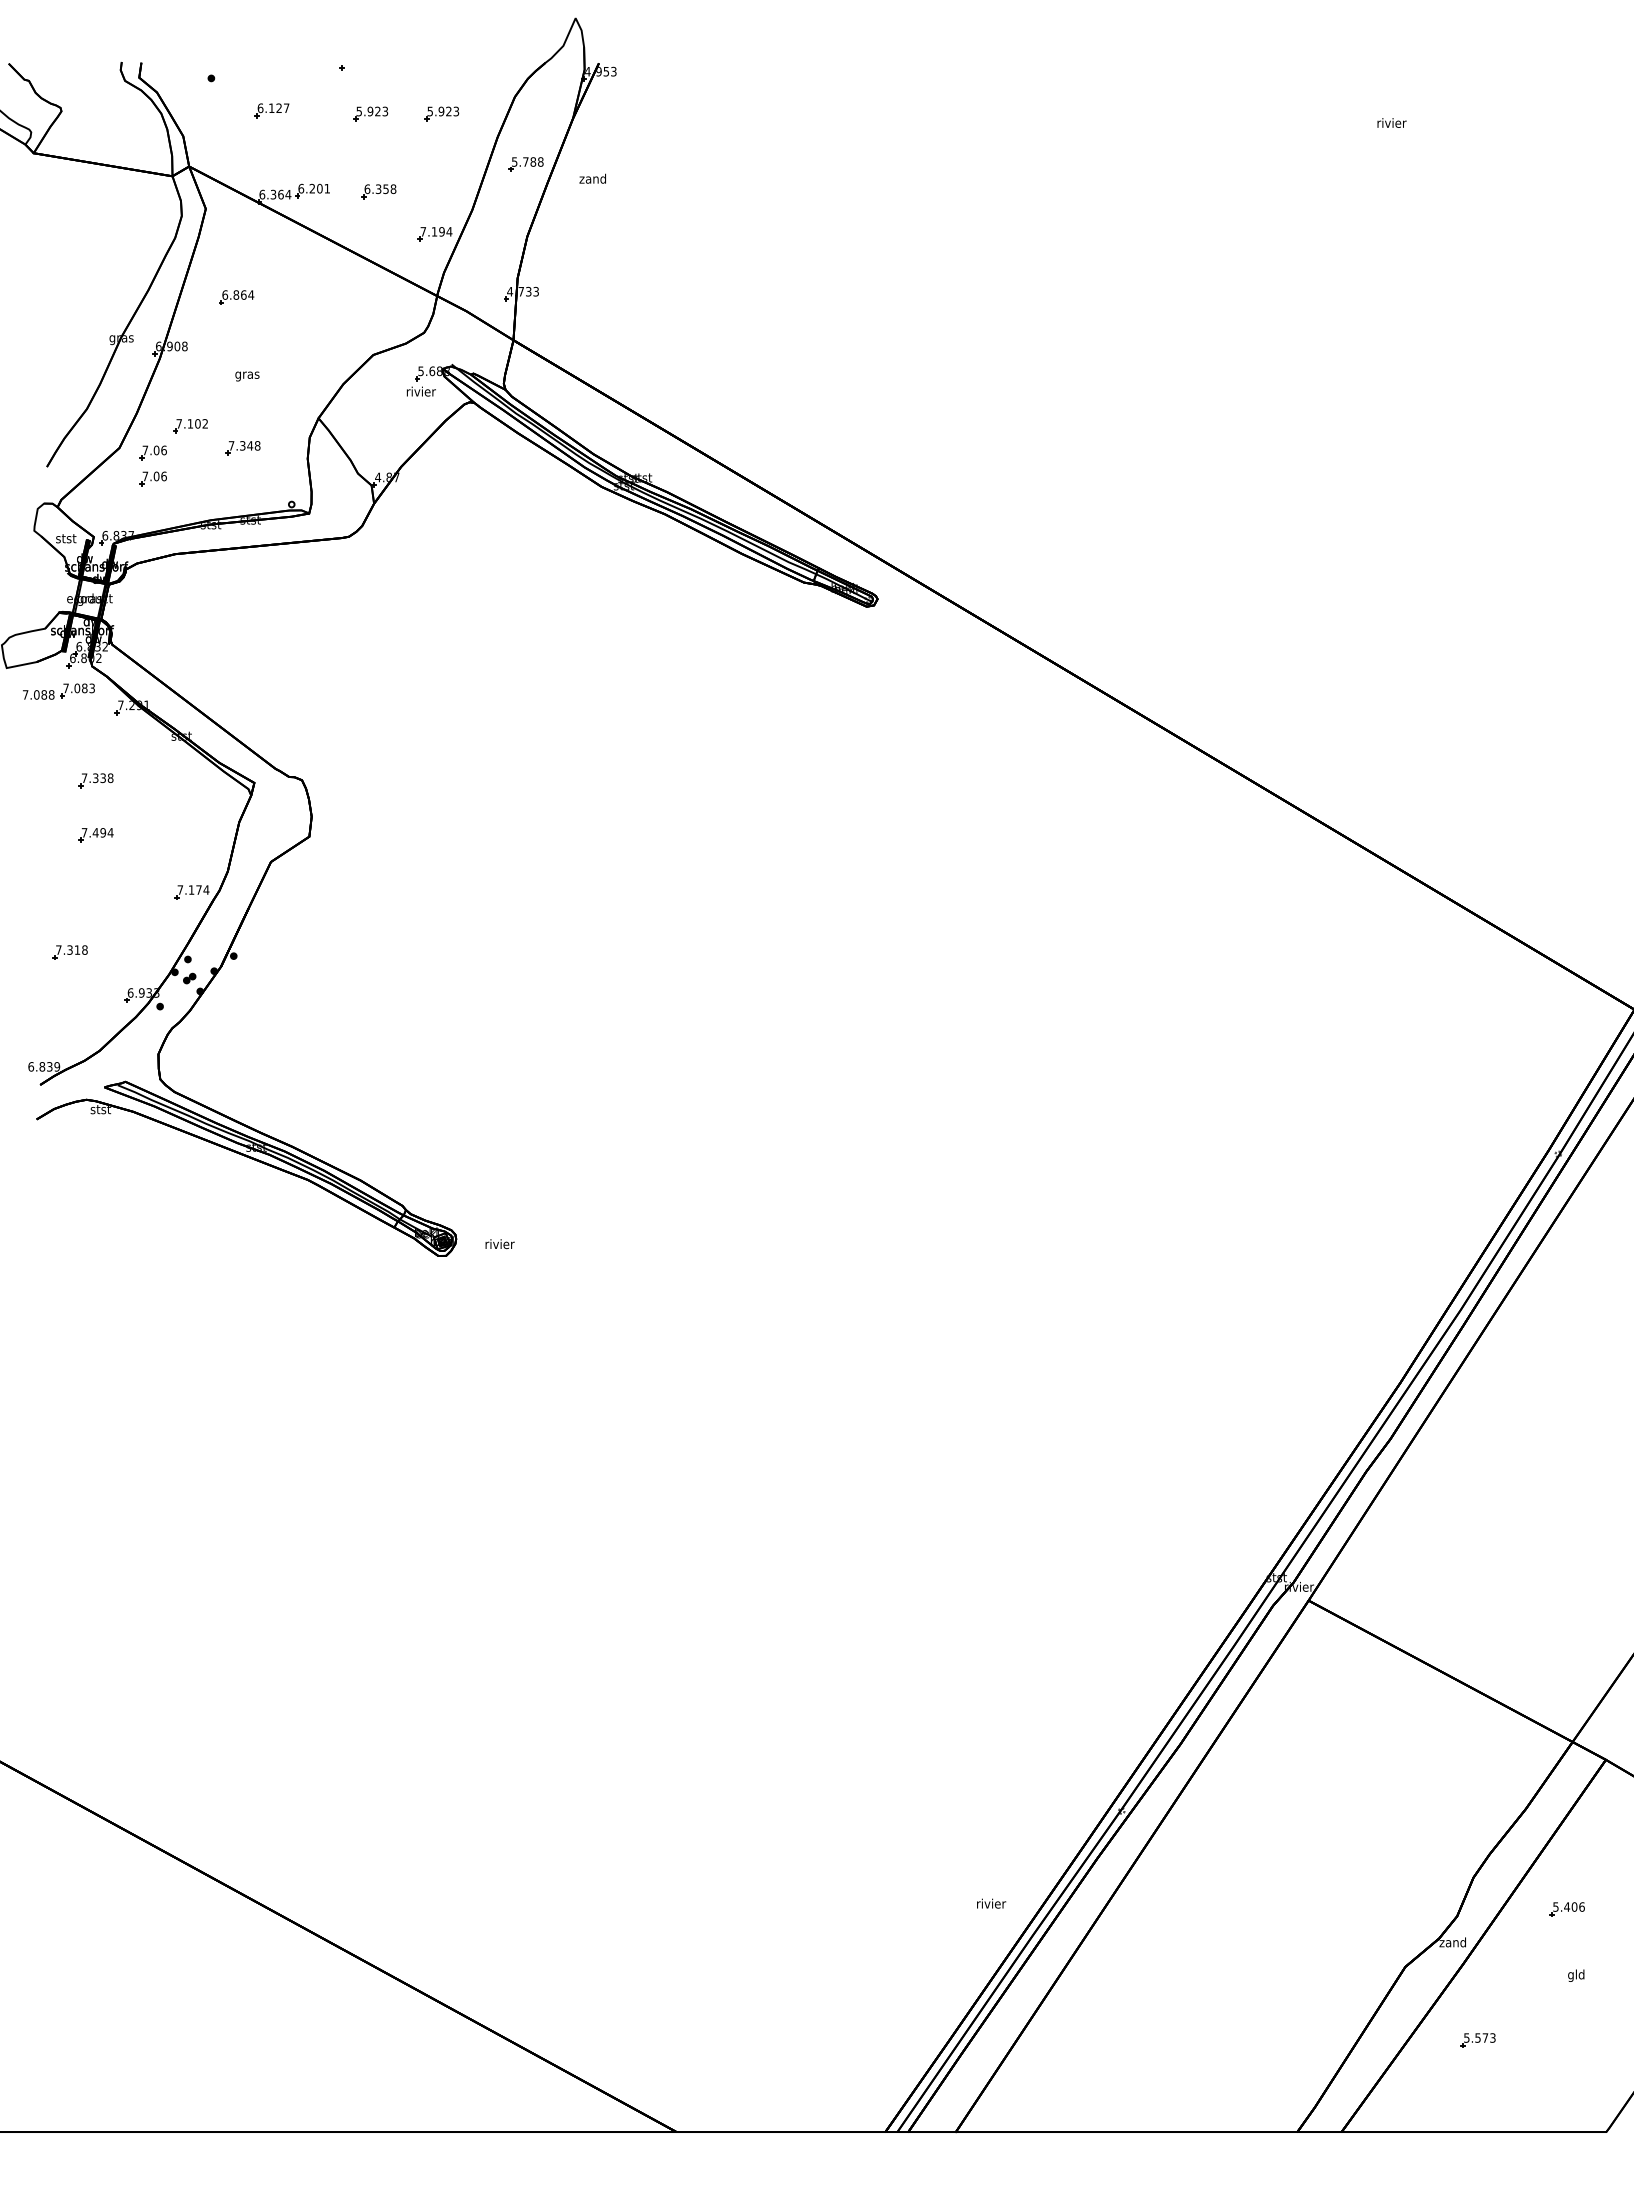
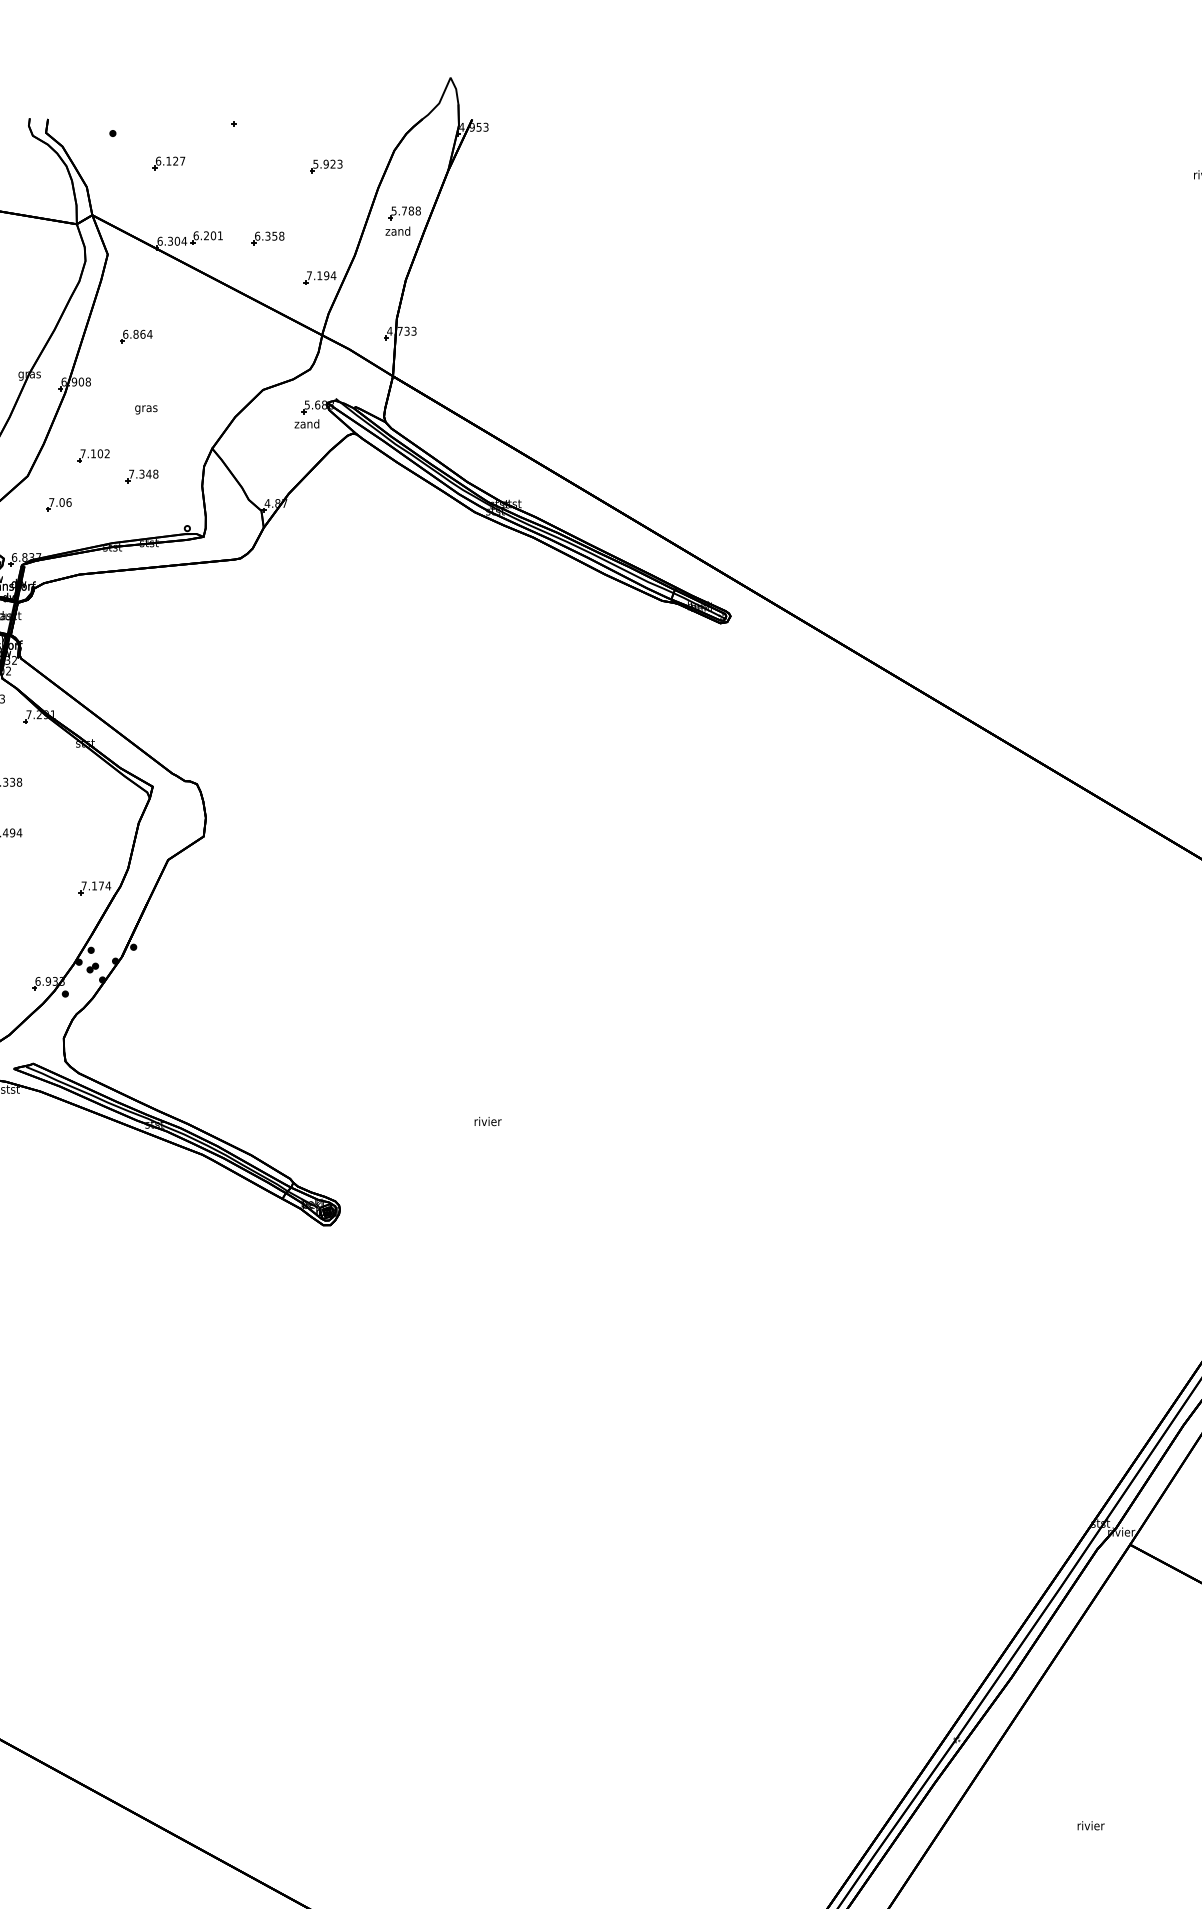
part: (370, 113) -> (260, 166), removed
text: (592, 178) -> (397, 230), moved
text: (280, 194) -> (176, 241), 6.364 -> 6.304
text: (420, 391) -> (306, 423), rivier -> zand
part: (152, 452) -> (58, 480), removed
text: (499, 1244) -> (487, 1121), moved
text: (991, 1903) -> (1091, 1825), moved

